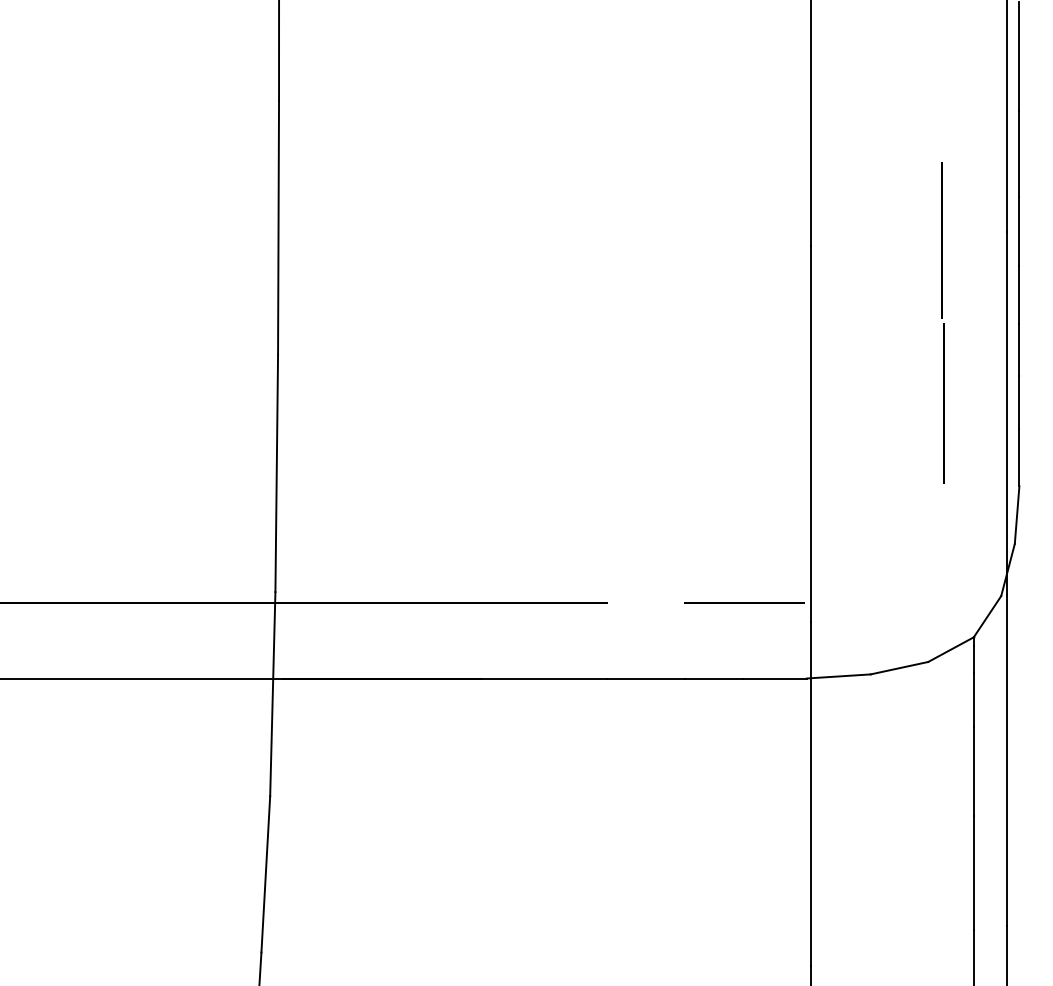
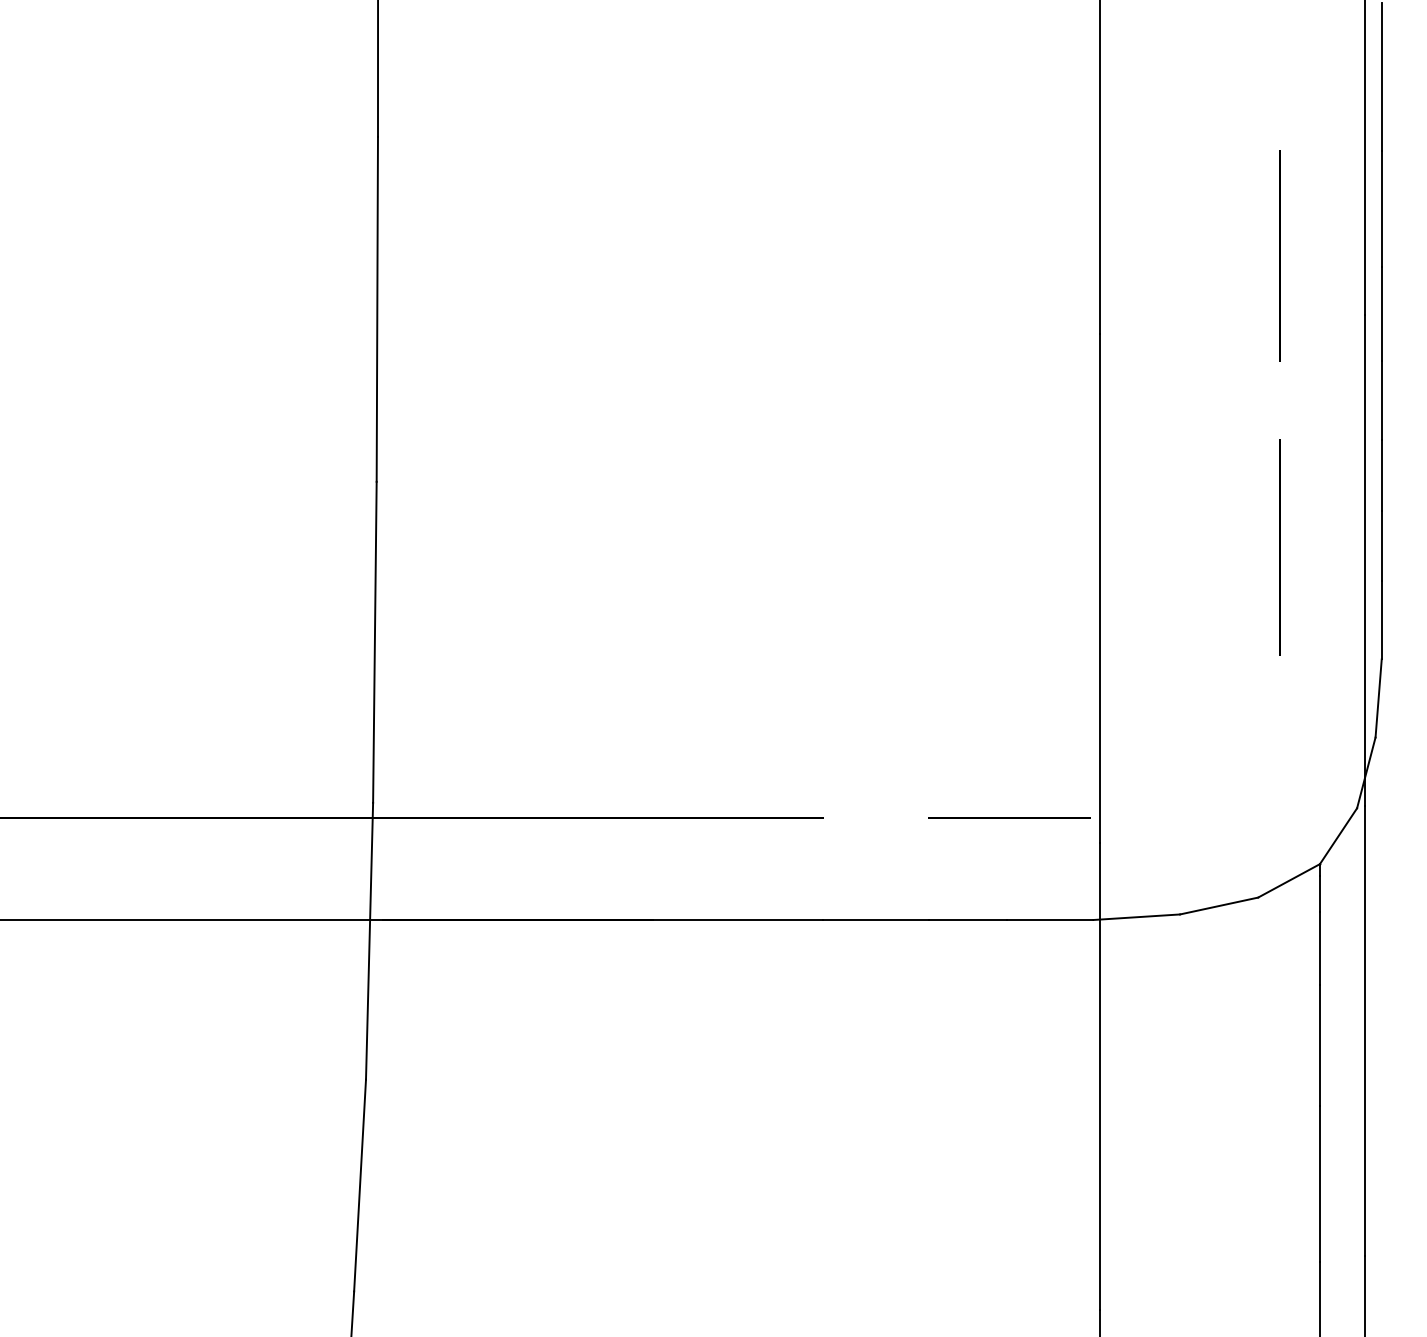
line: (941, 240) -> (1279, 255), moved

